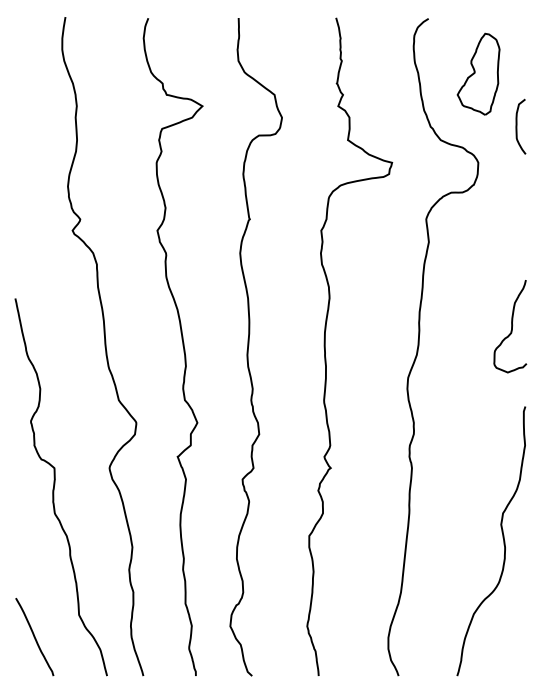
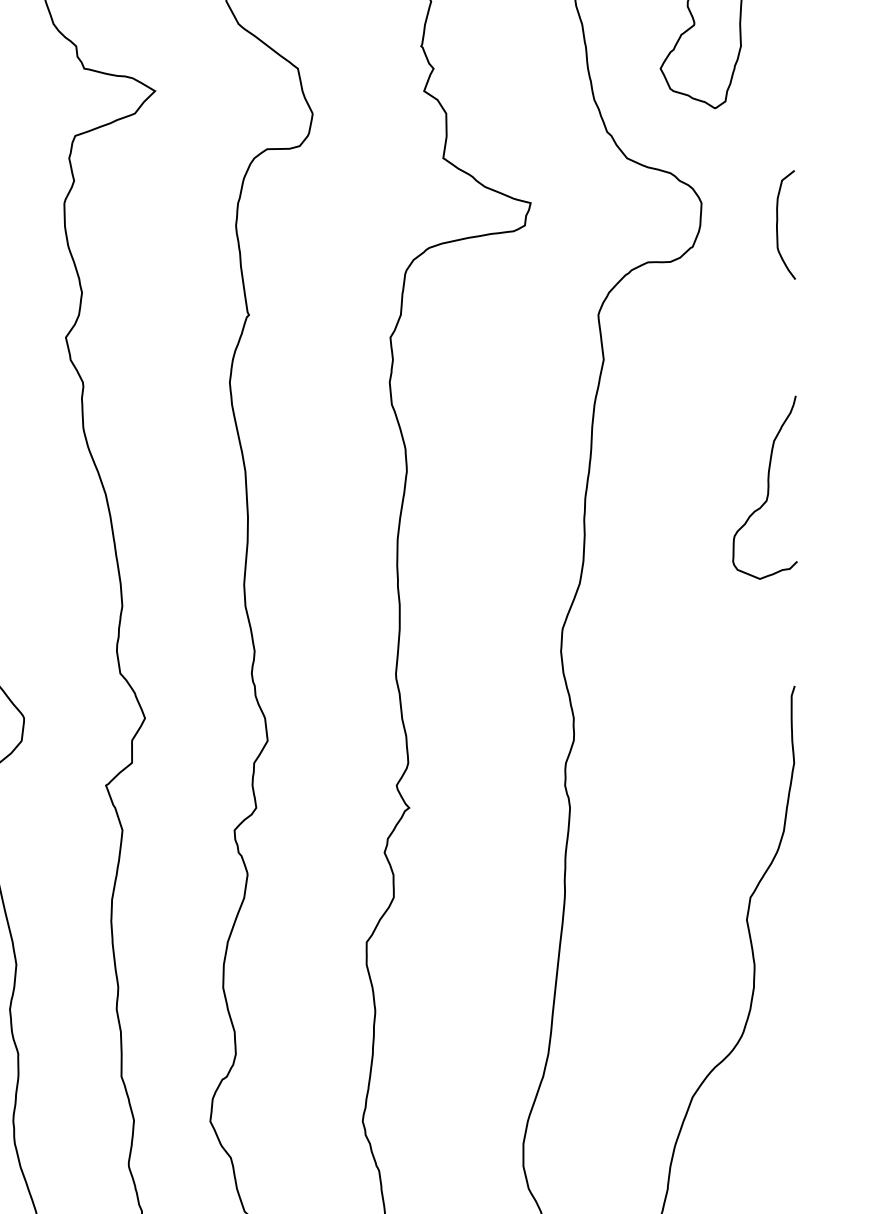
curve: (517, 126) -> (779, 224), moved
curve: (511, 326) -> (767, 487), moved

